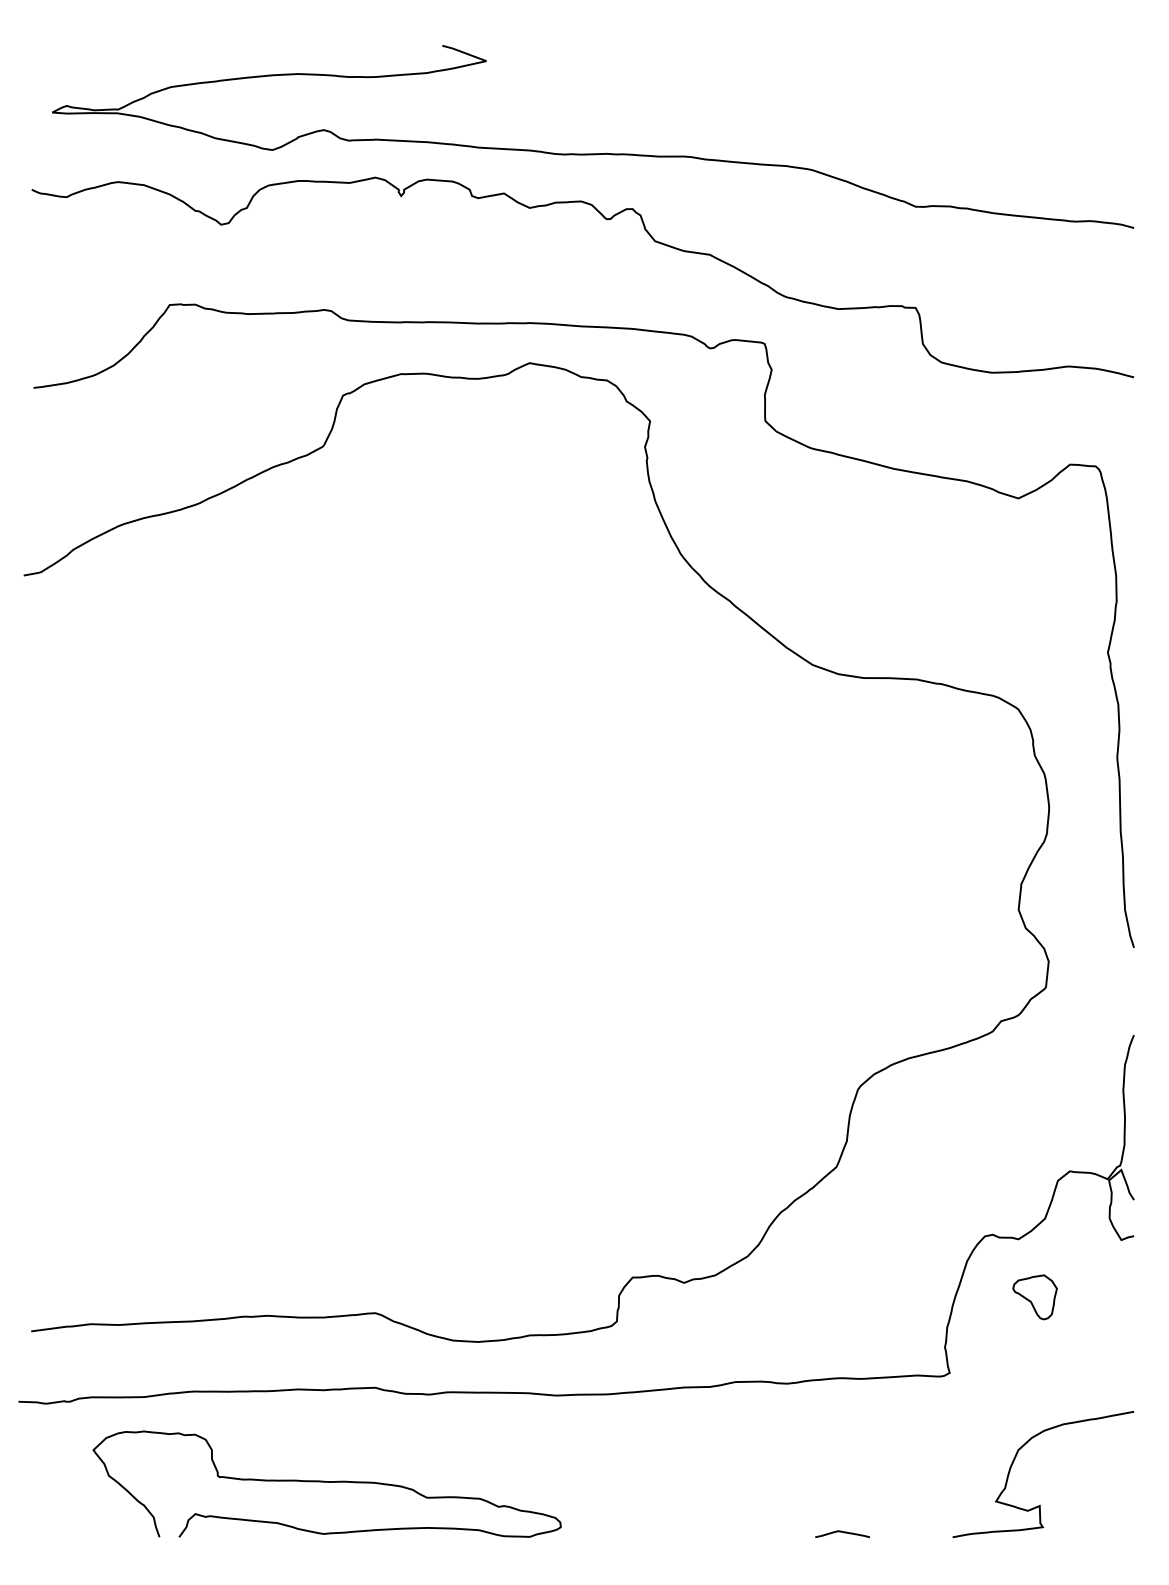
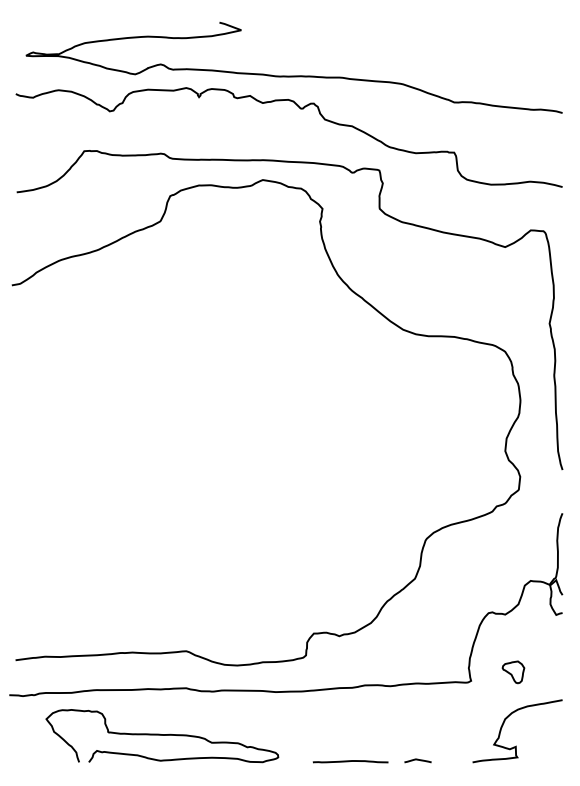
part: (1035, 1297) -> (513, 672), moved
line: (706, 1535) -> (350, 761), added

